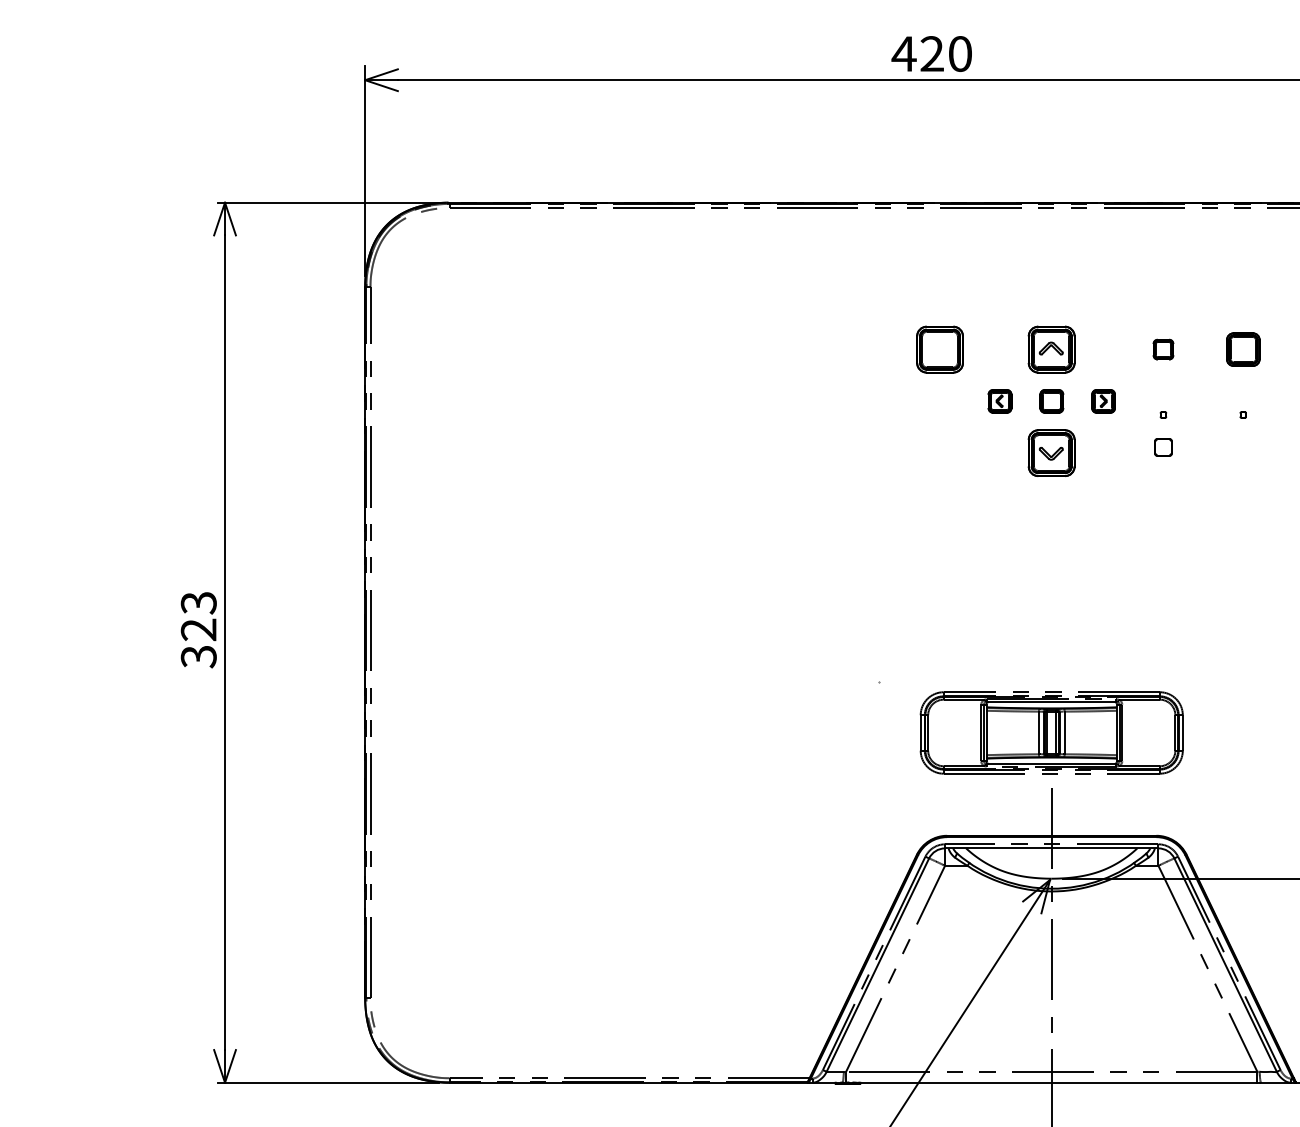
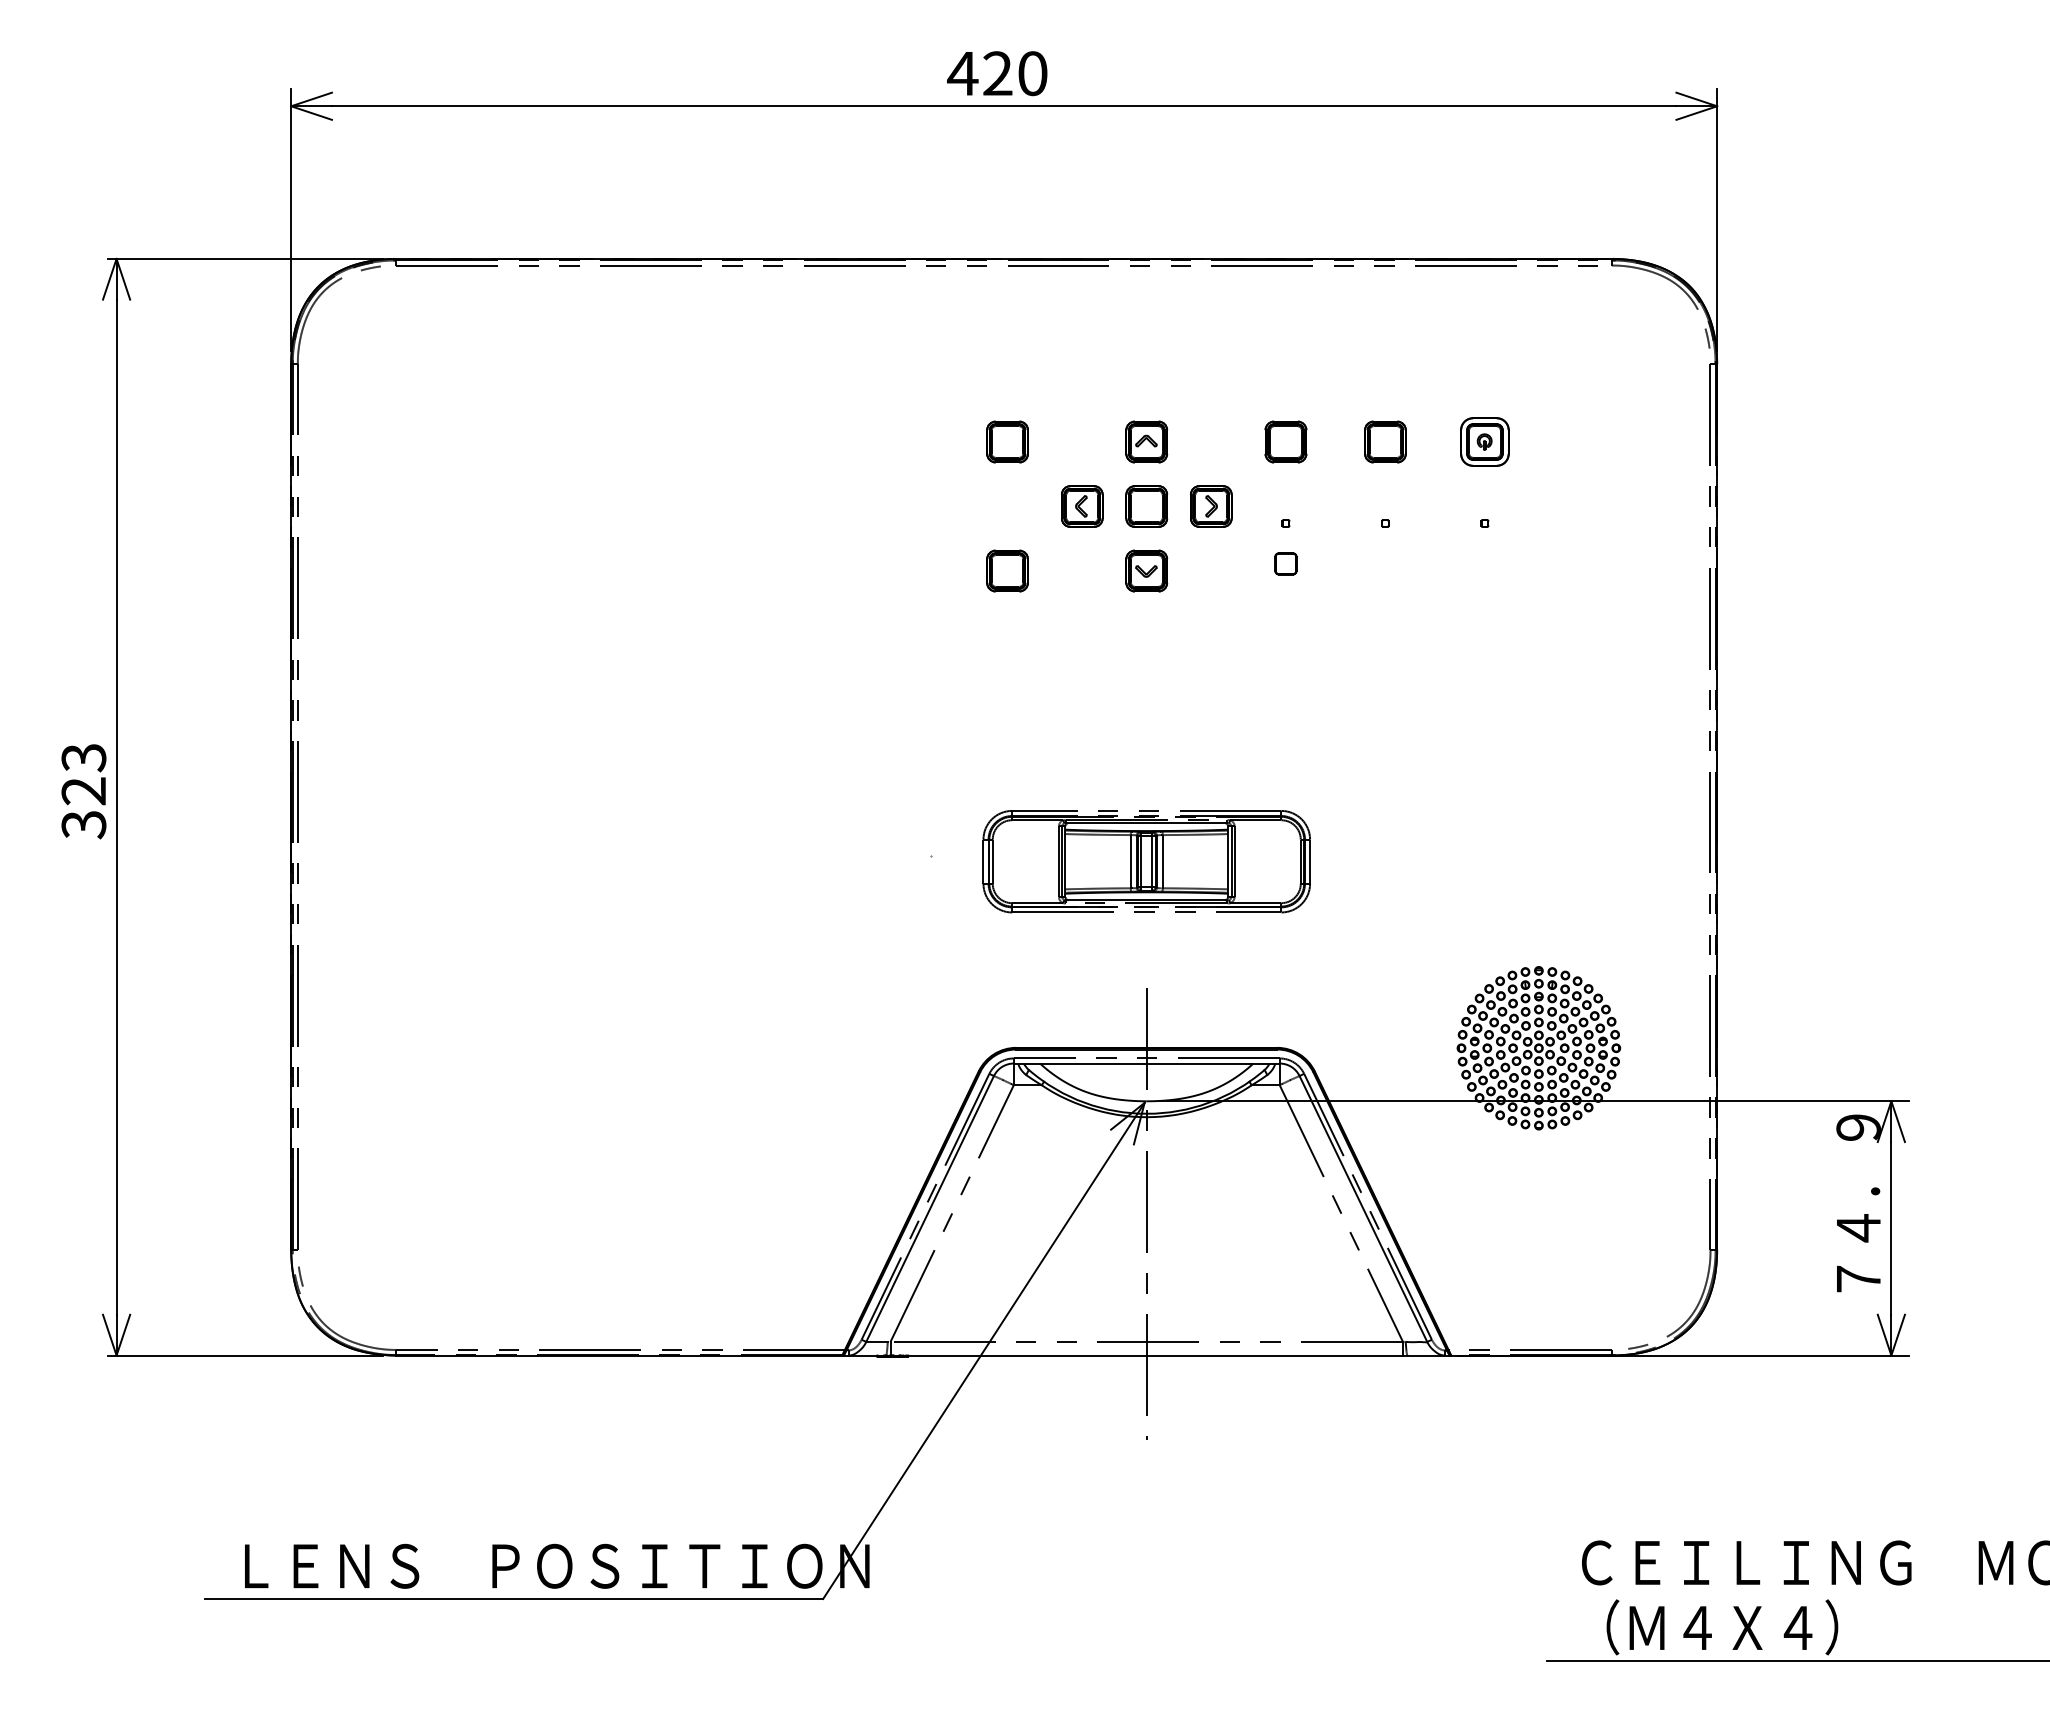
part: (939, 349) -> (1007, 441), size x0.71
part: (1051, 349) -> (1146, 441), size x0.71
part: (1163, 349) -> (1285, 441), size x1.67
part: (1000, 401) -> (1082, 506), size x1.43
part: (1051, 401) -> (1146, 506), size x1.43
part: (1103, 401) -> (1211, 506), size x1.43
part: (939, 452) -> (1007, 570), added
part: (1051, 452) -> (1146, 570), size x0.71
part: (1051, 732) -> (1146, 861), moved

